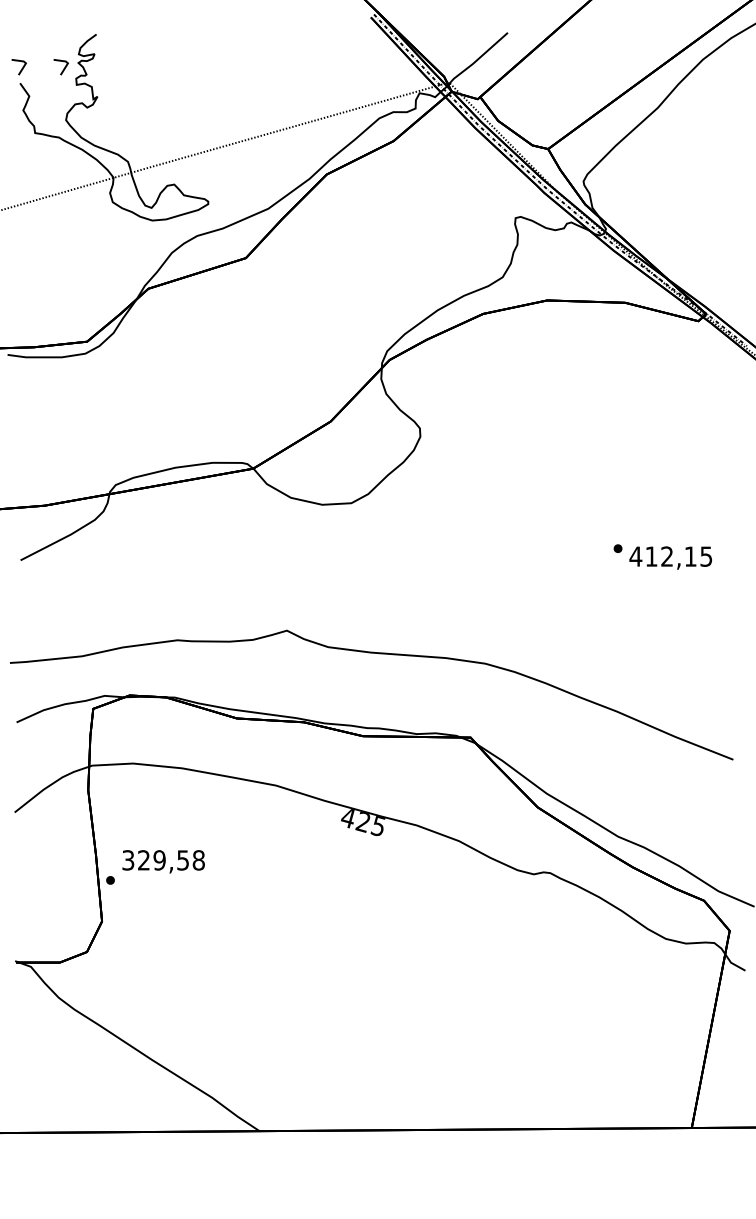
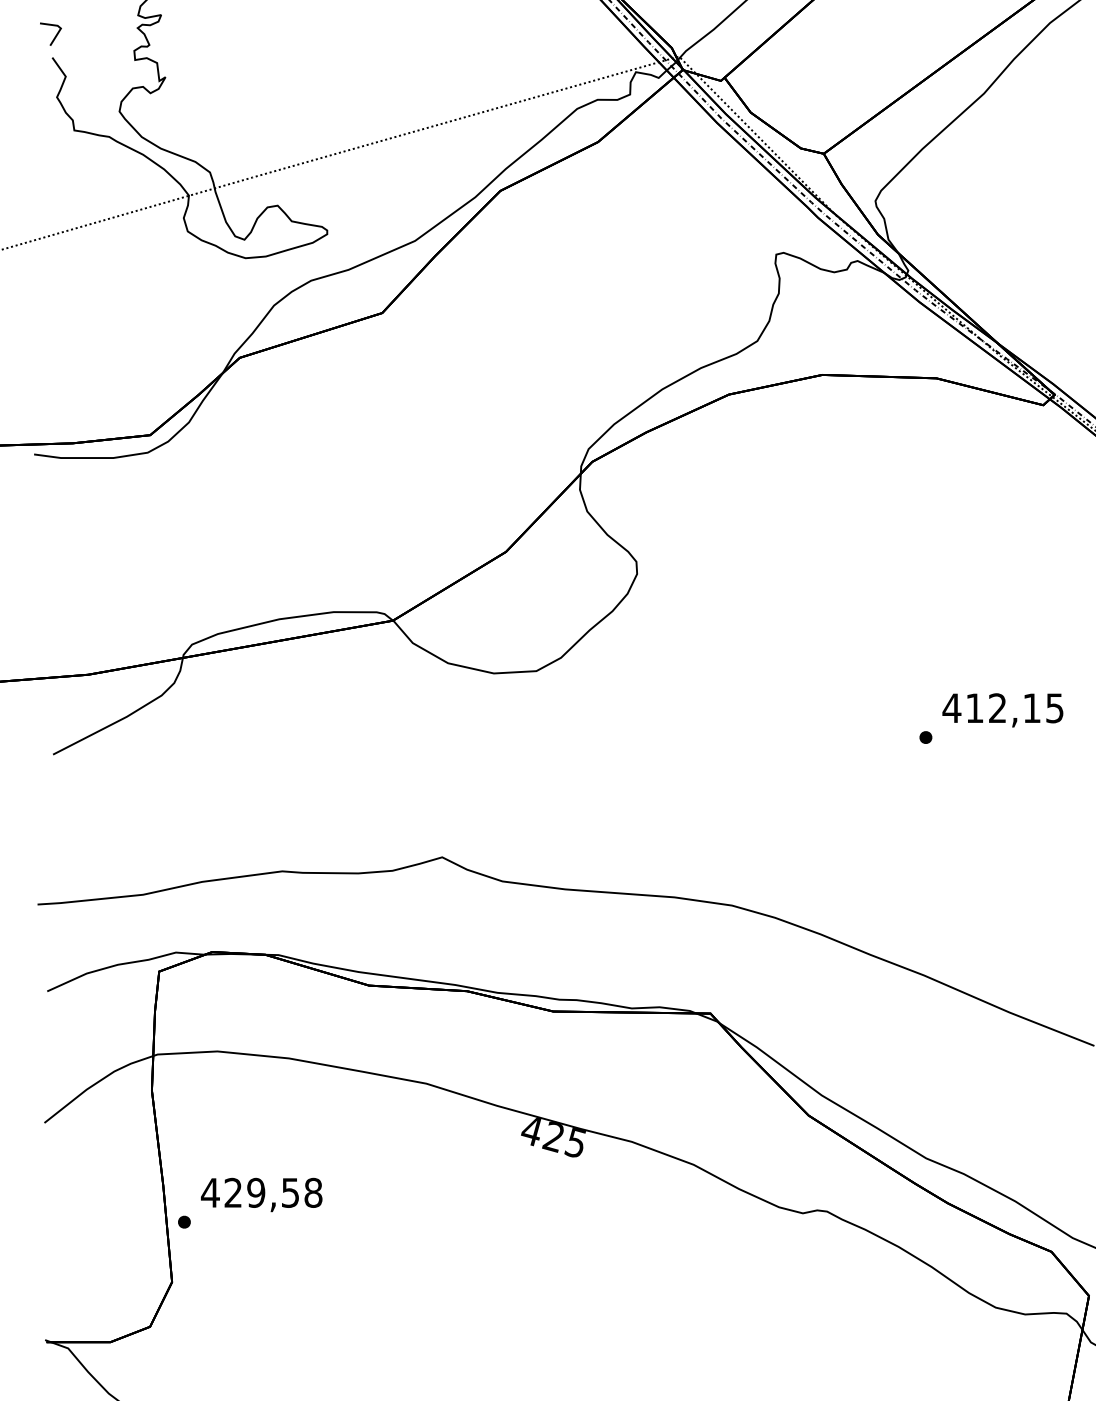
line: (63, 68) -> (115, 36), removed
text: (670, 557) -> (1002, 709), moved
text: (127, 860) -> (209, 1193), 329,58 -> 429,58

